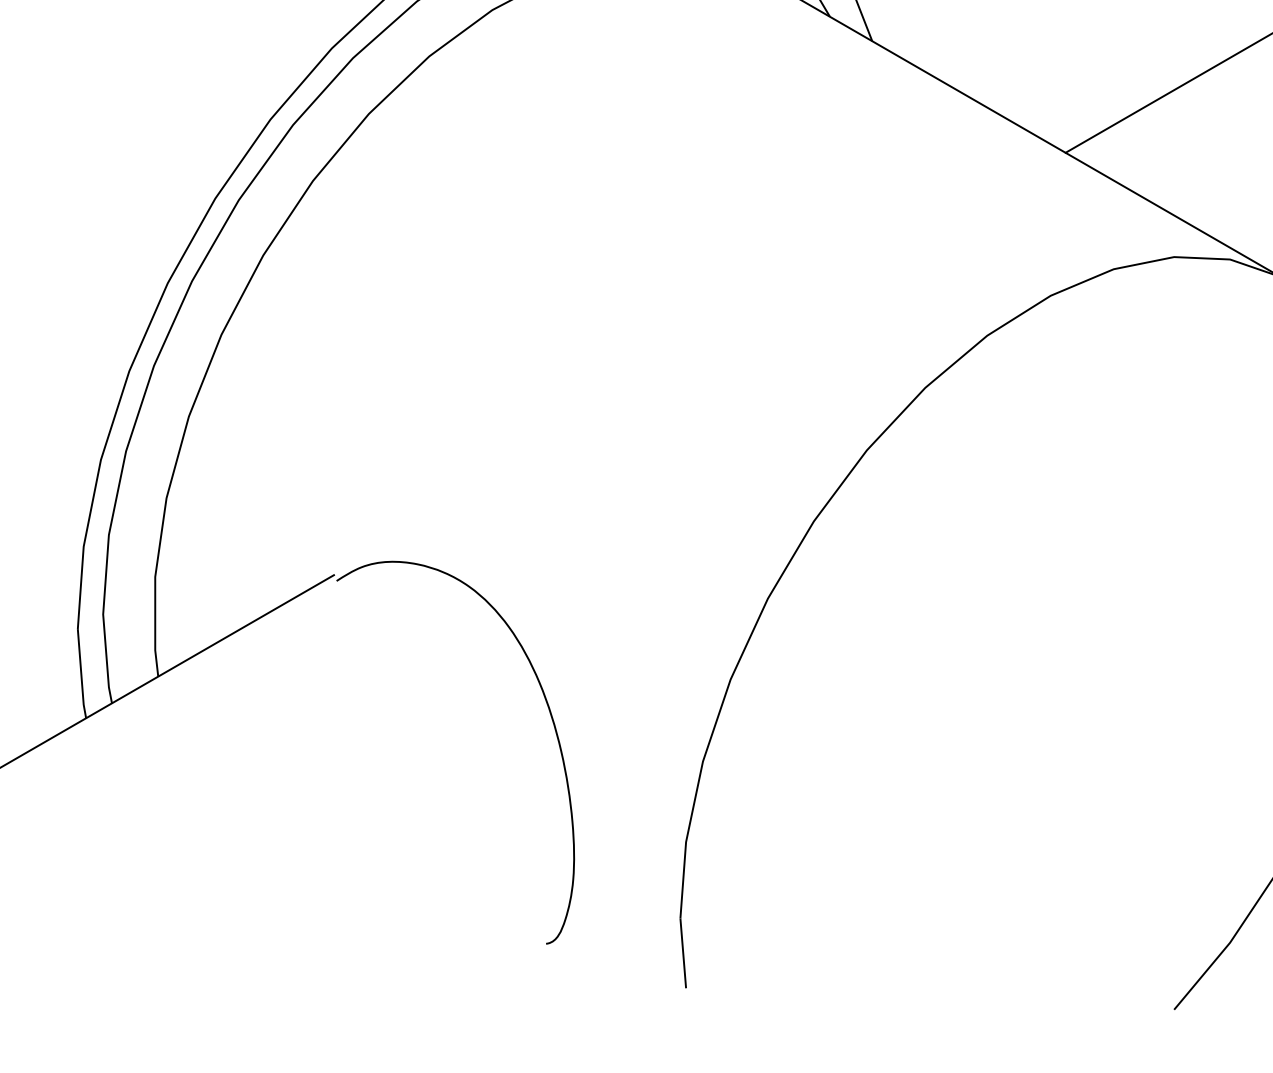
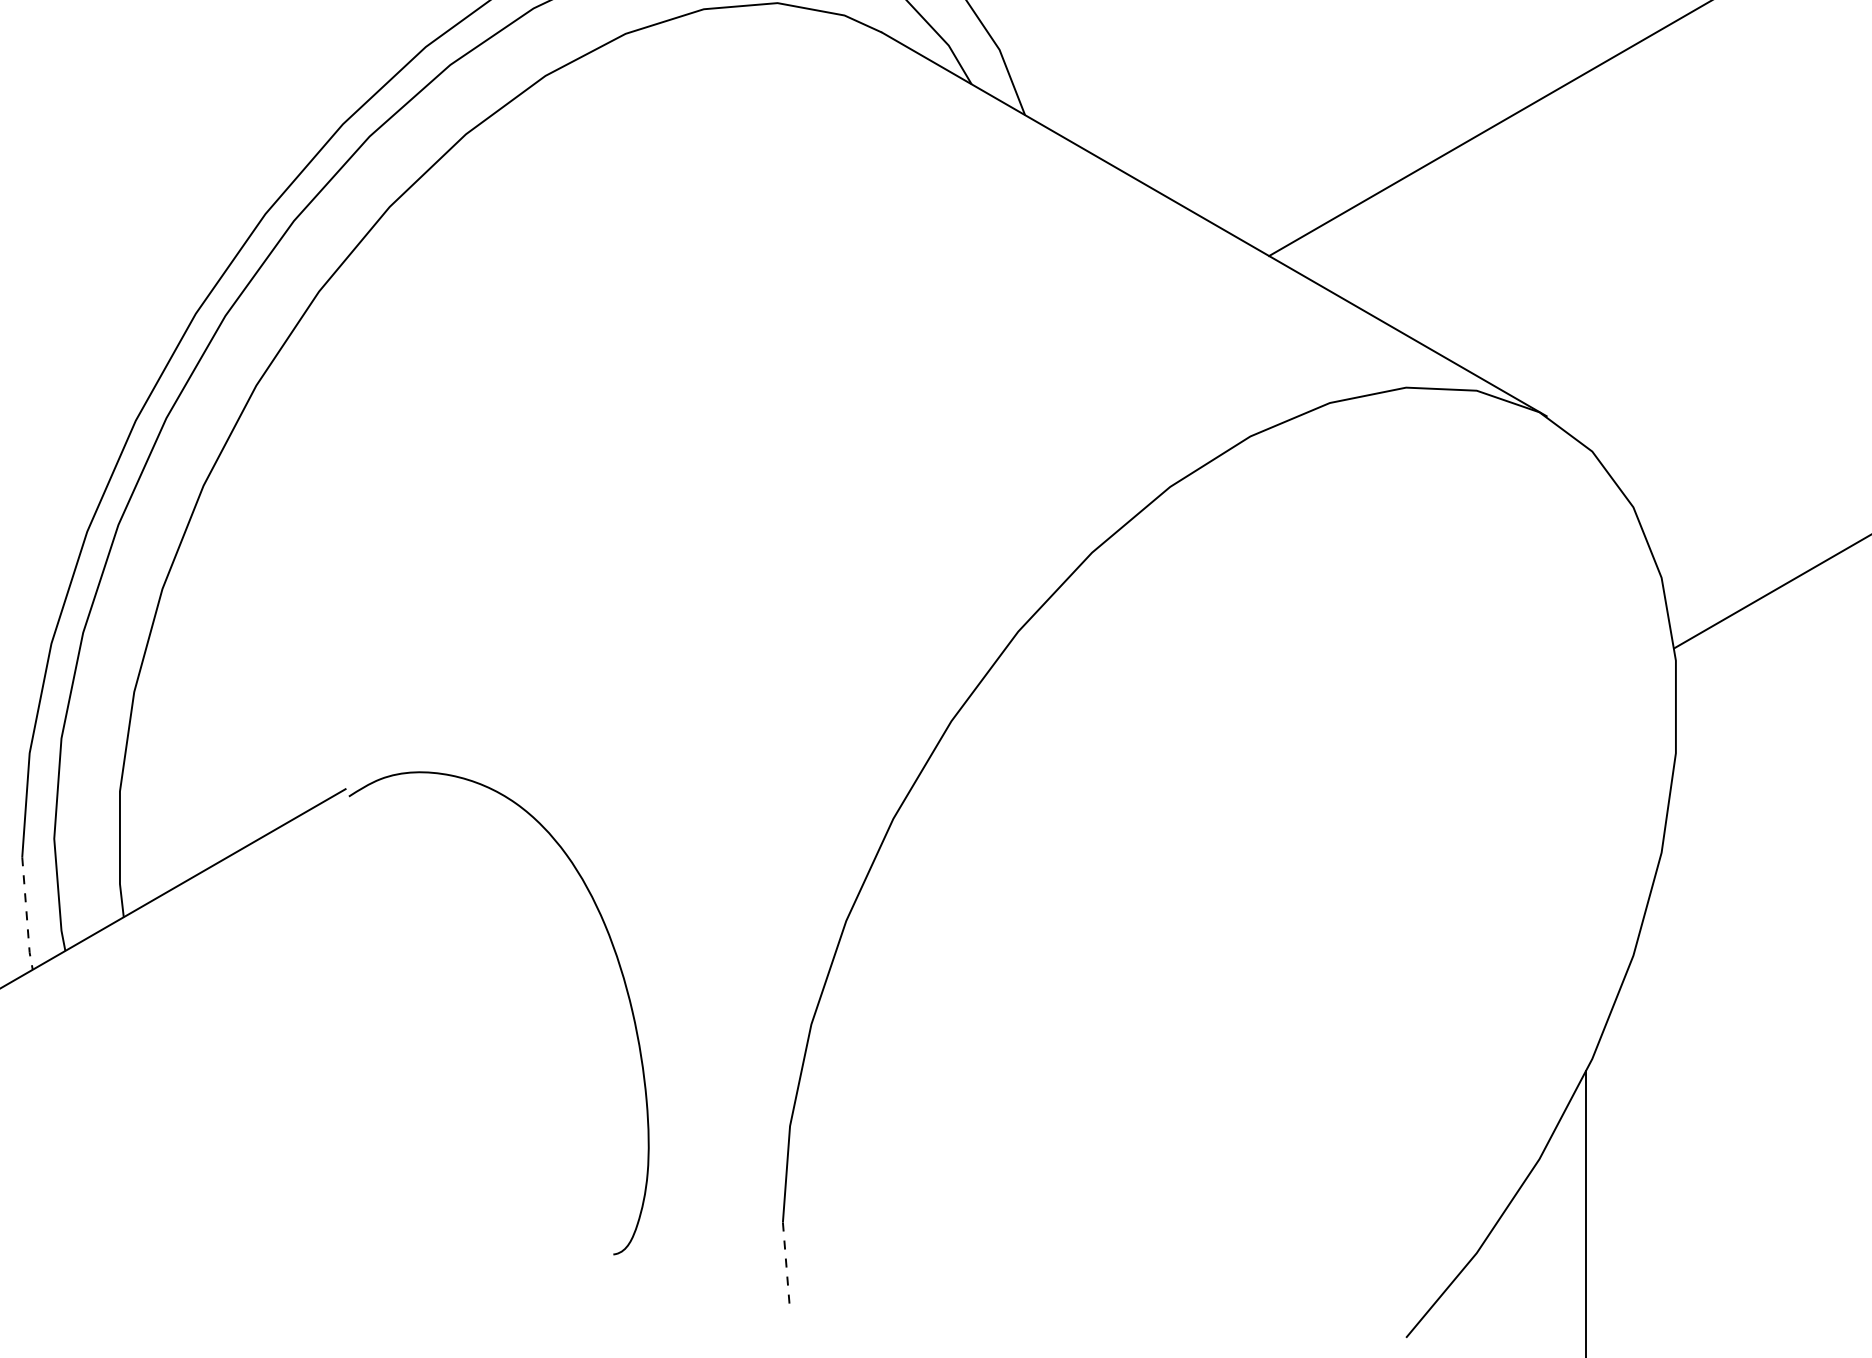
line: (81, 674) -> (26, 914), solid -> dashed
line: (683, 954) -> (786, 1267), solid -> dashed

